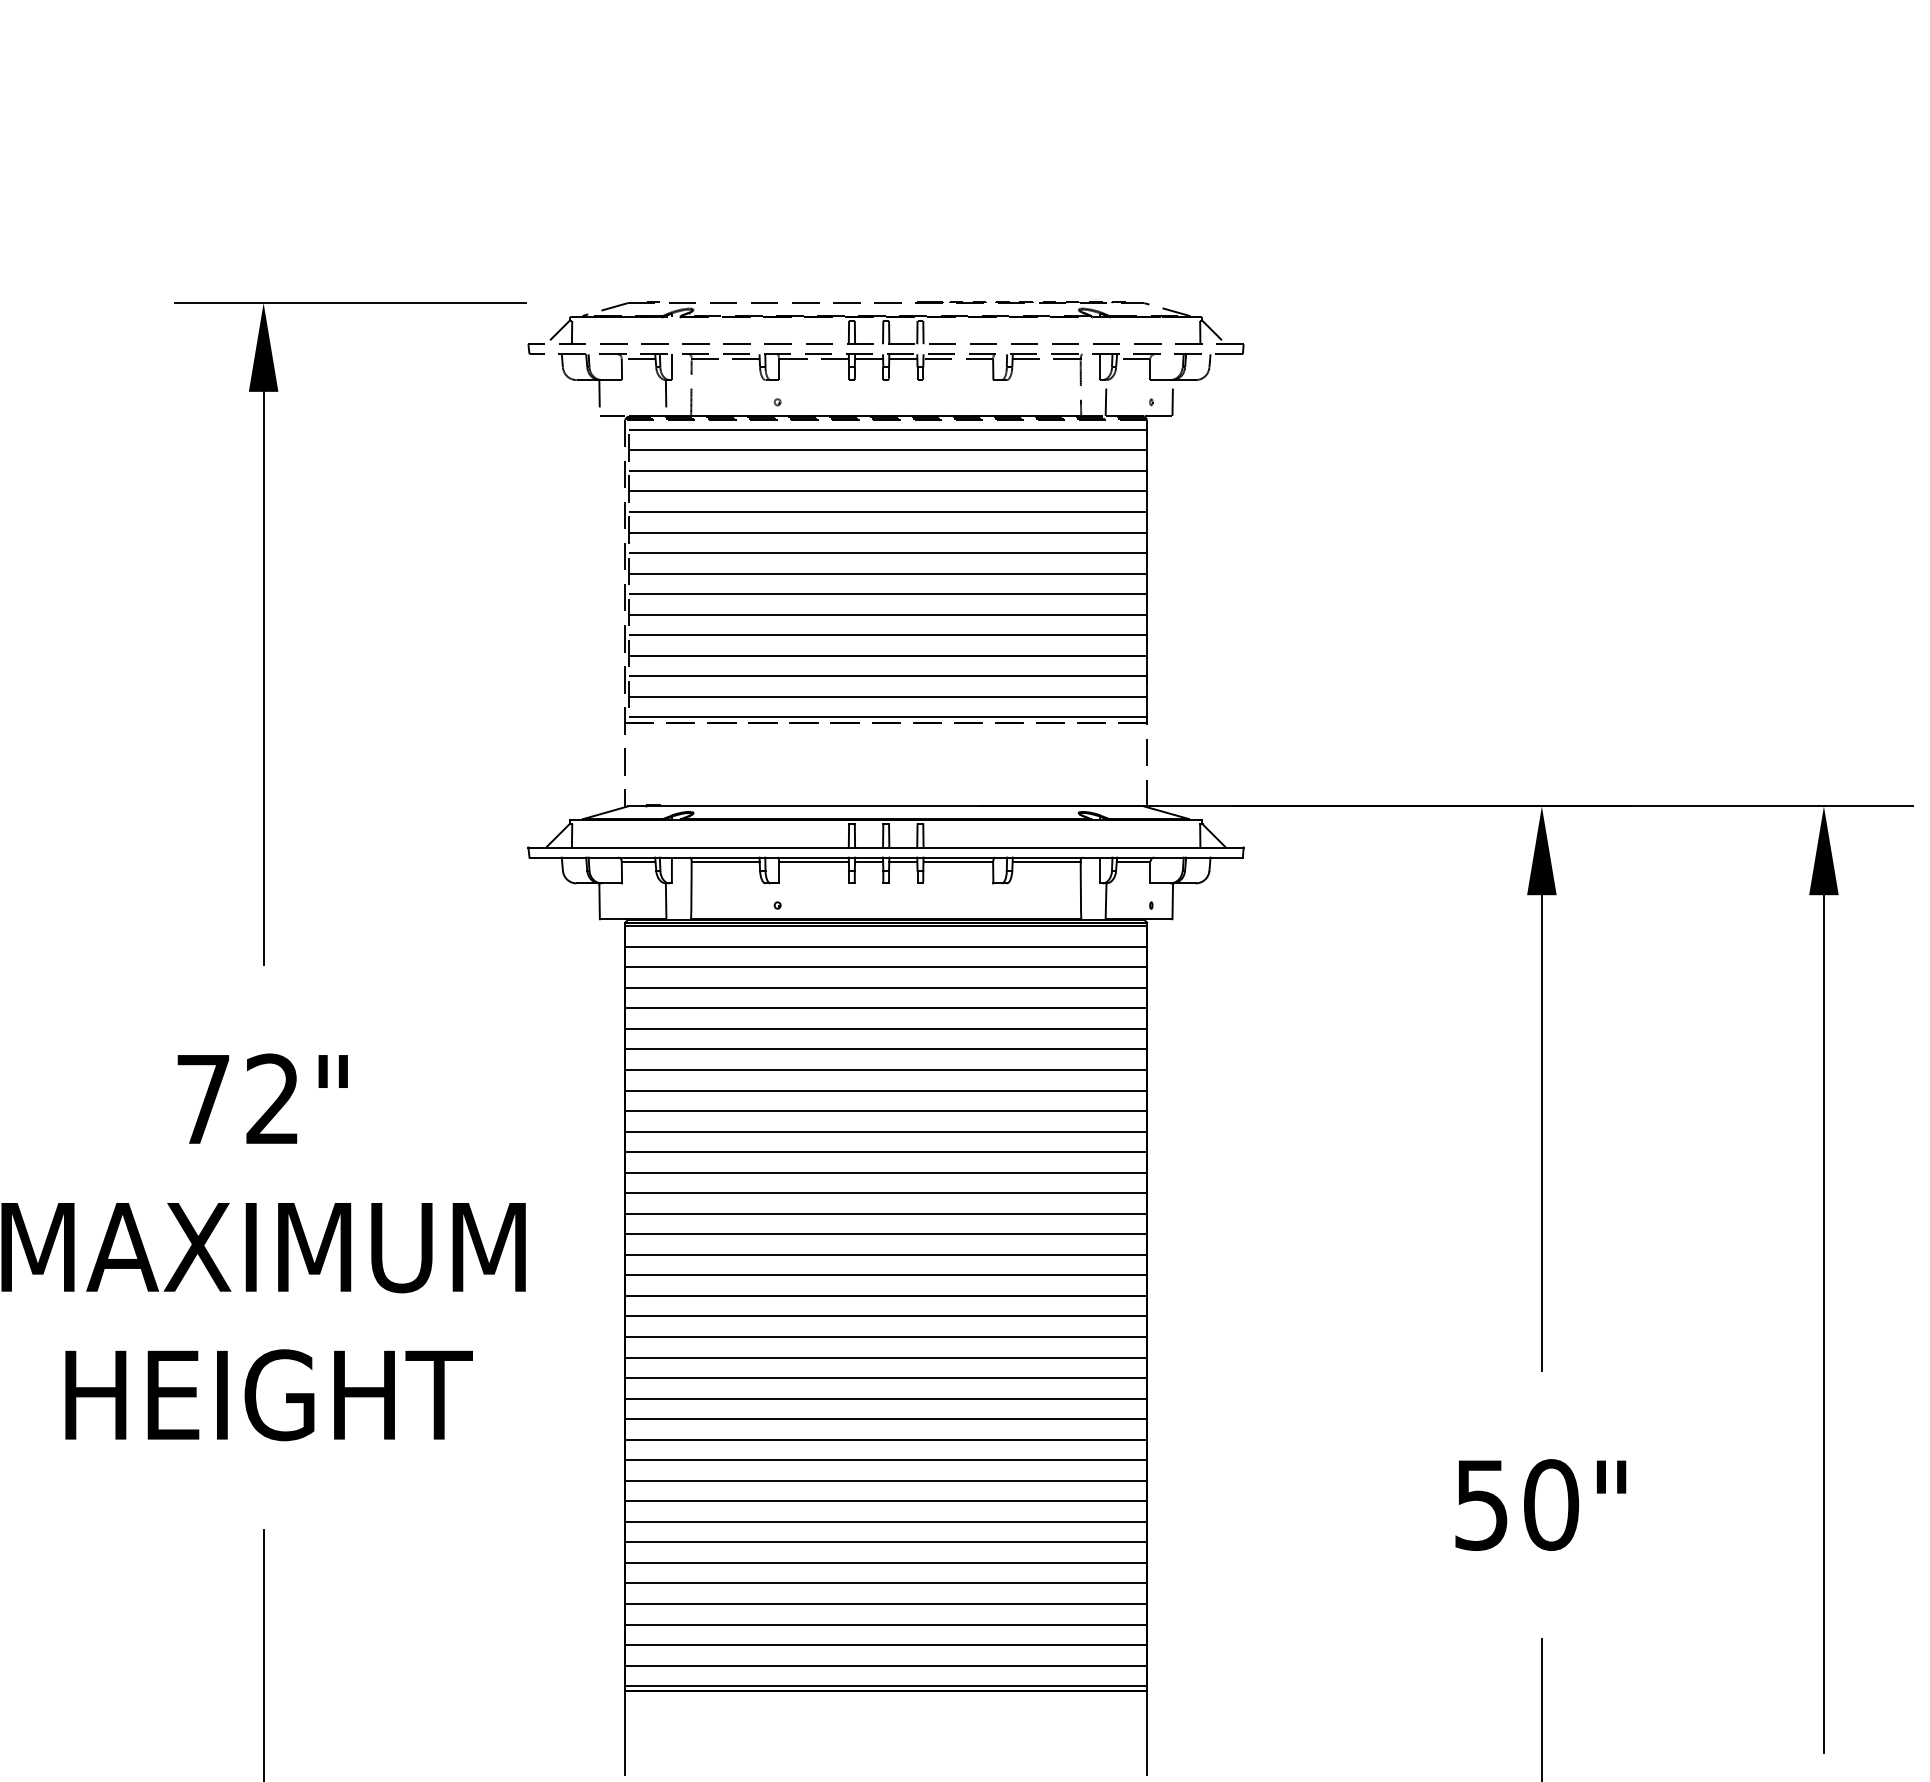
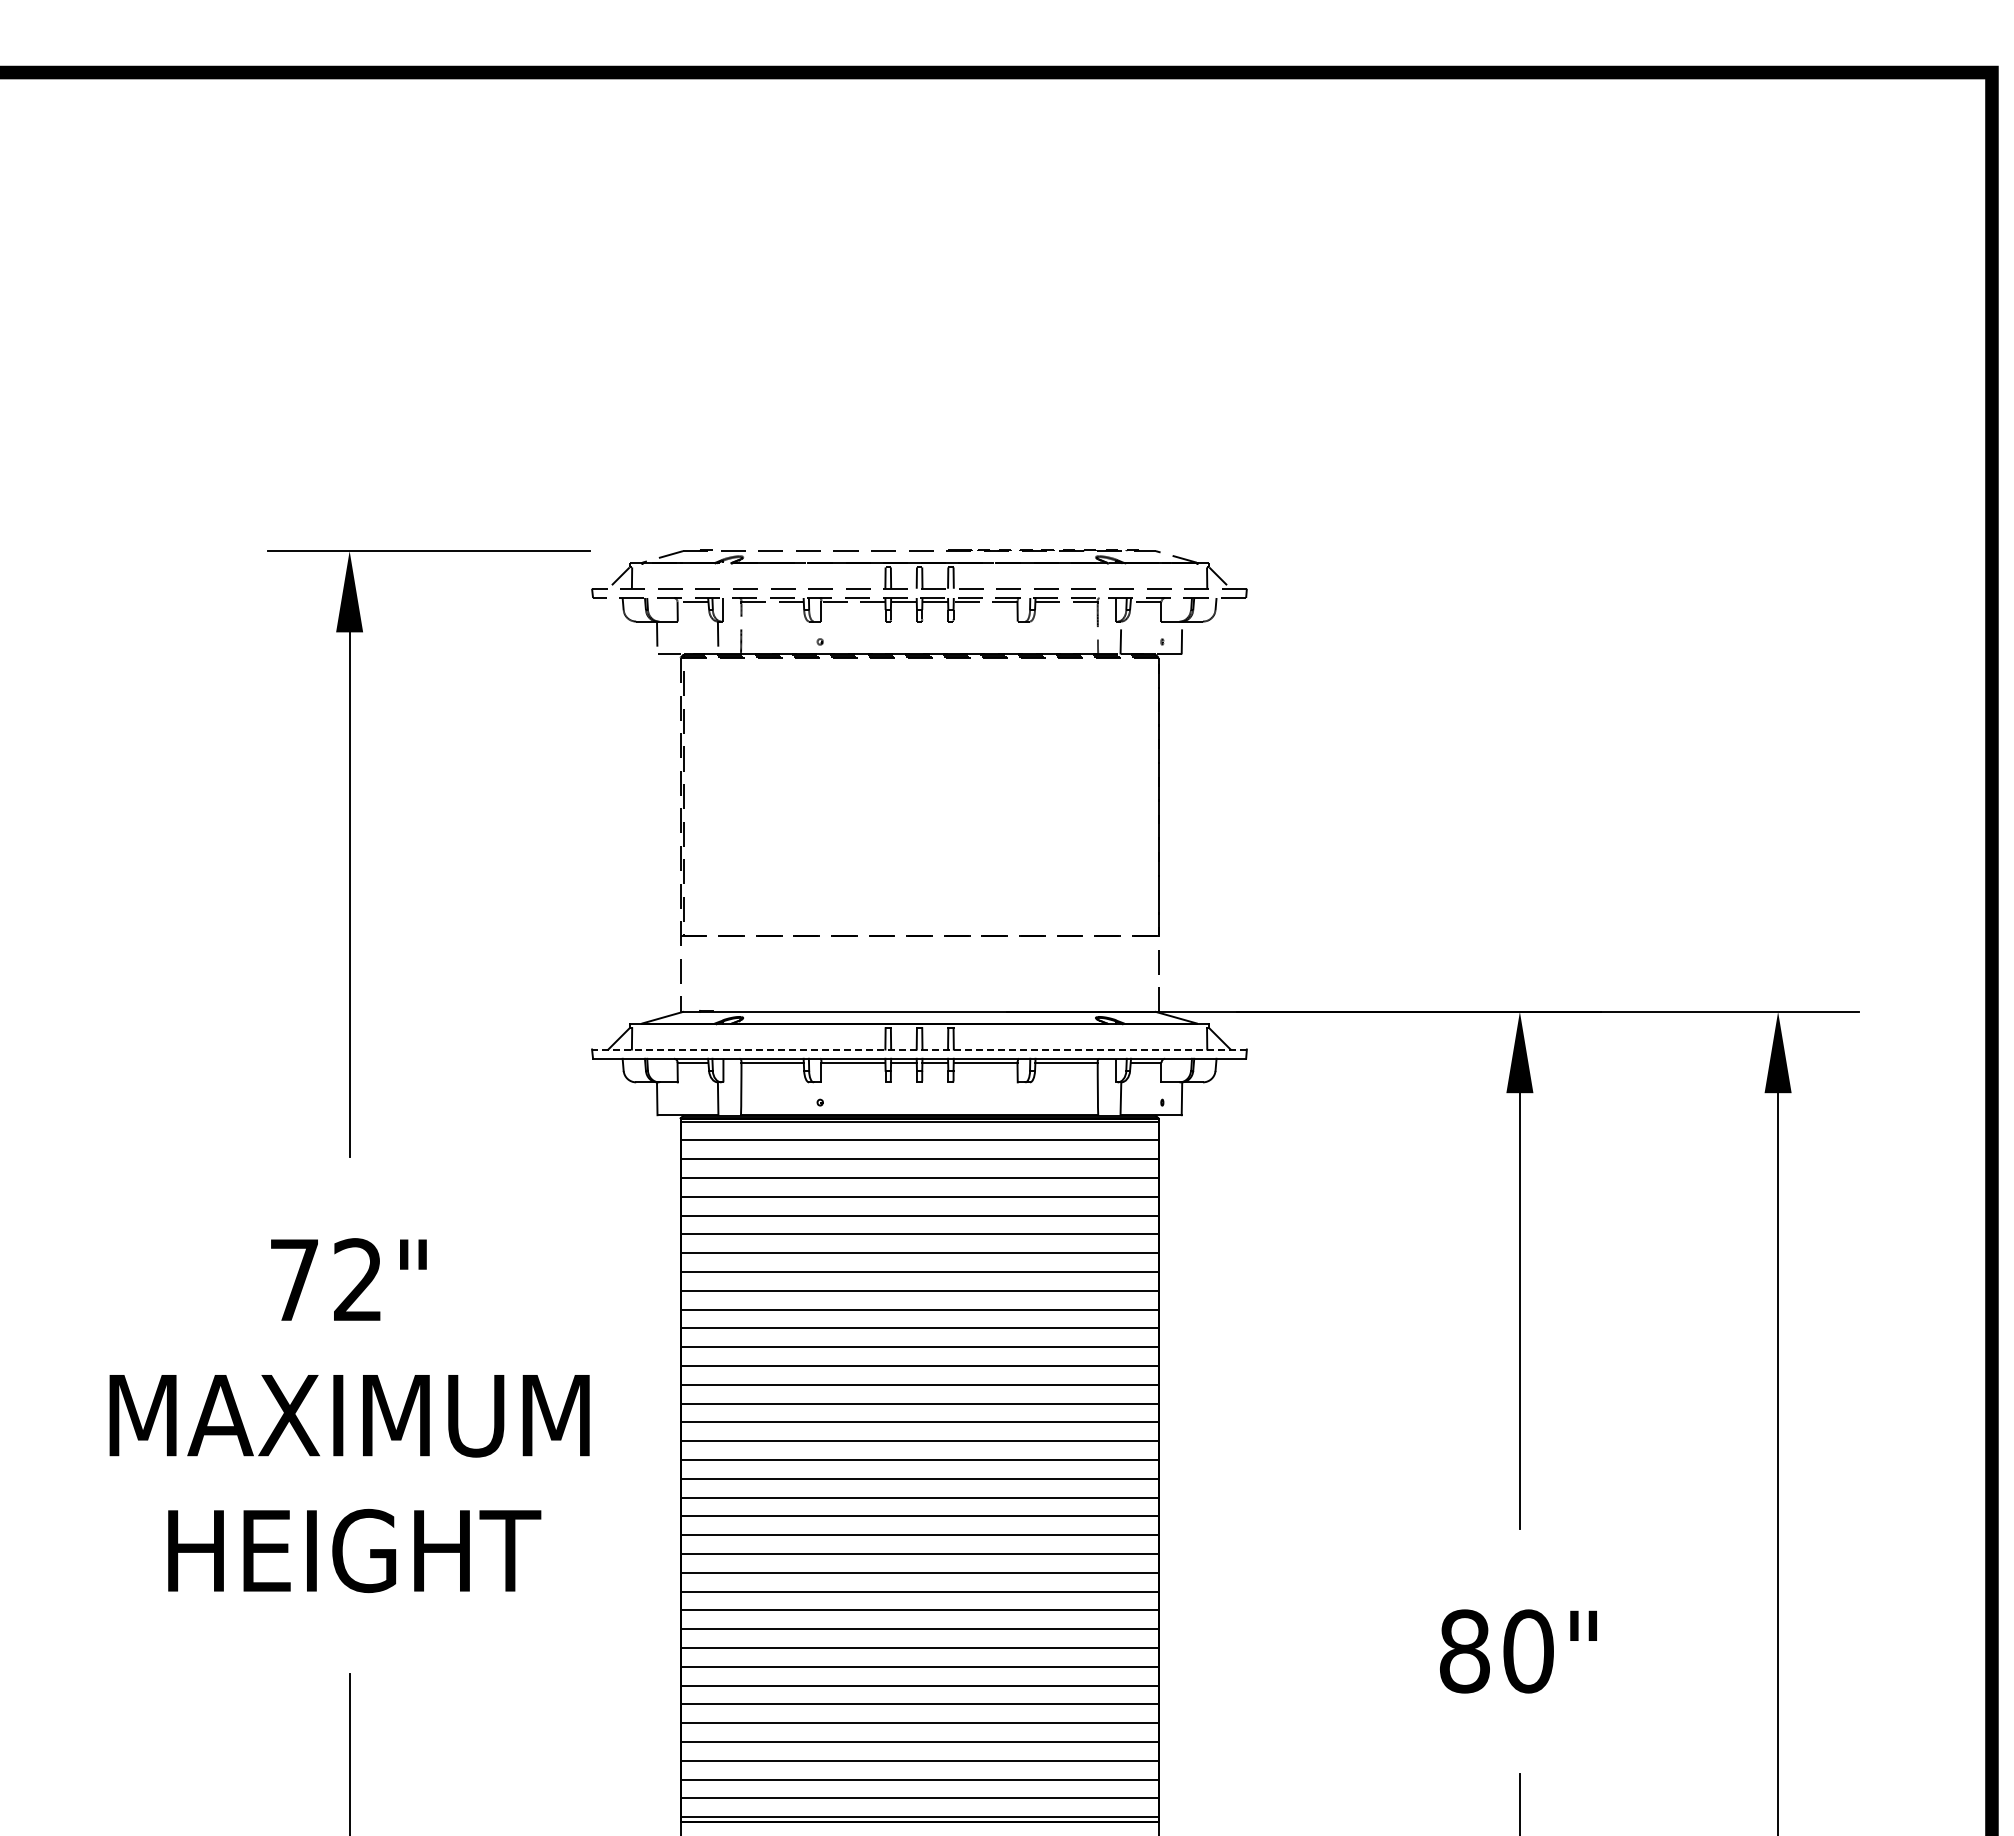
hatch: (887, 573) -> (920, 798), removed
line: (884, 847) -> (918, 1049), solid -> dashed
text: (1481, 1505) -> (1464, 1651), 50" -> 80"

